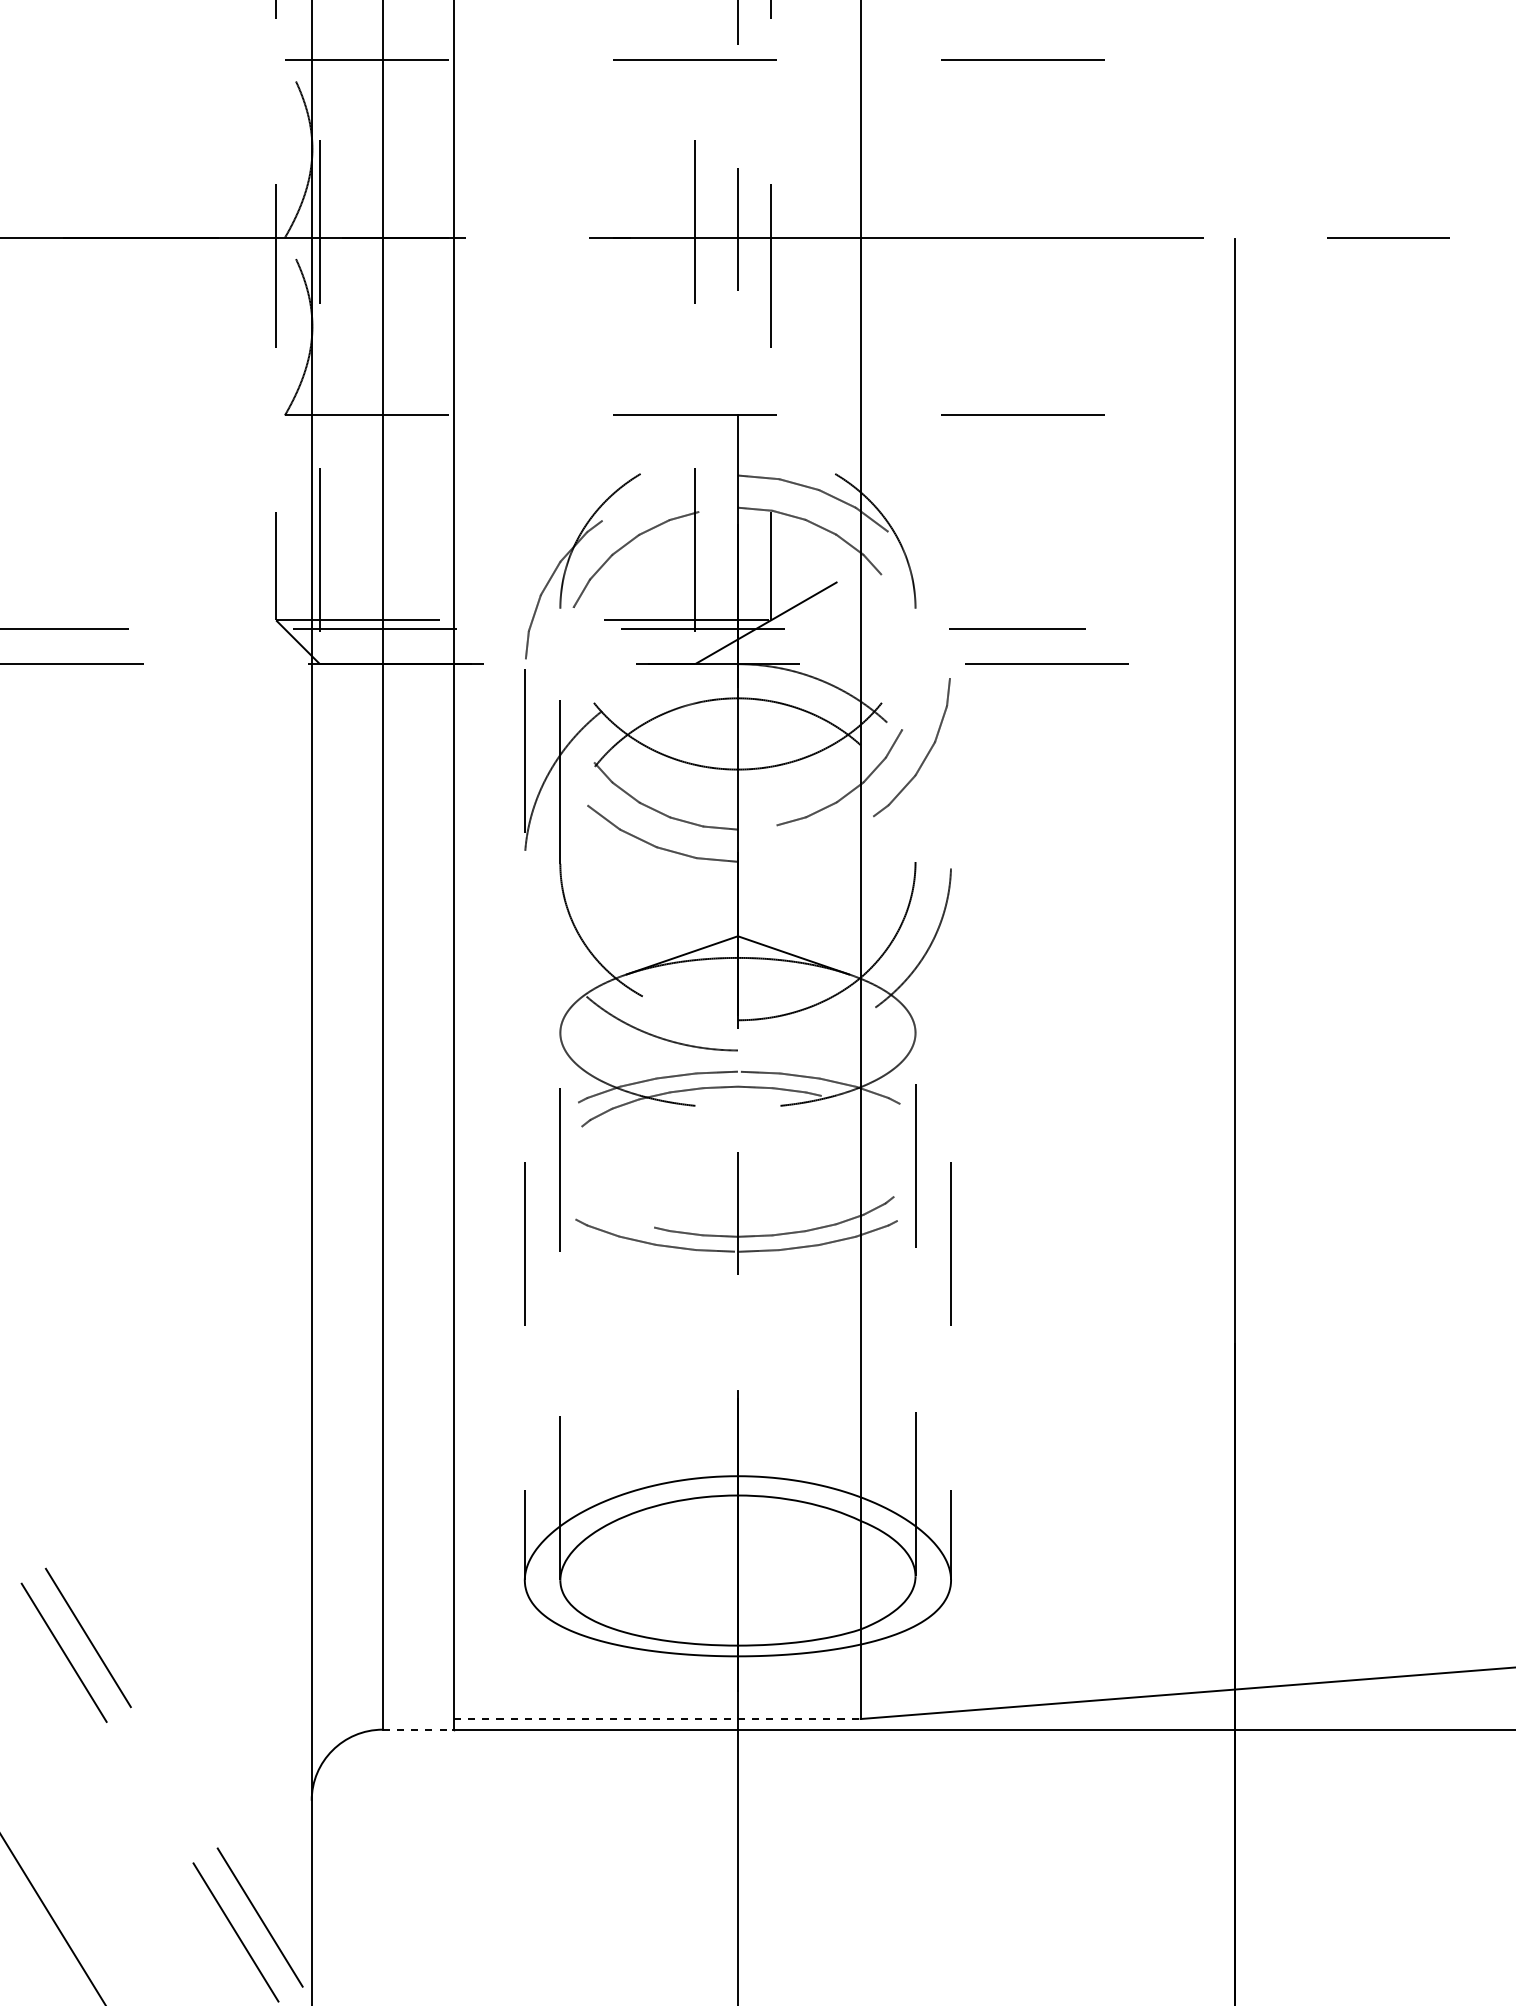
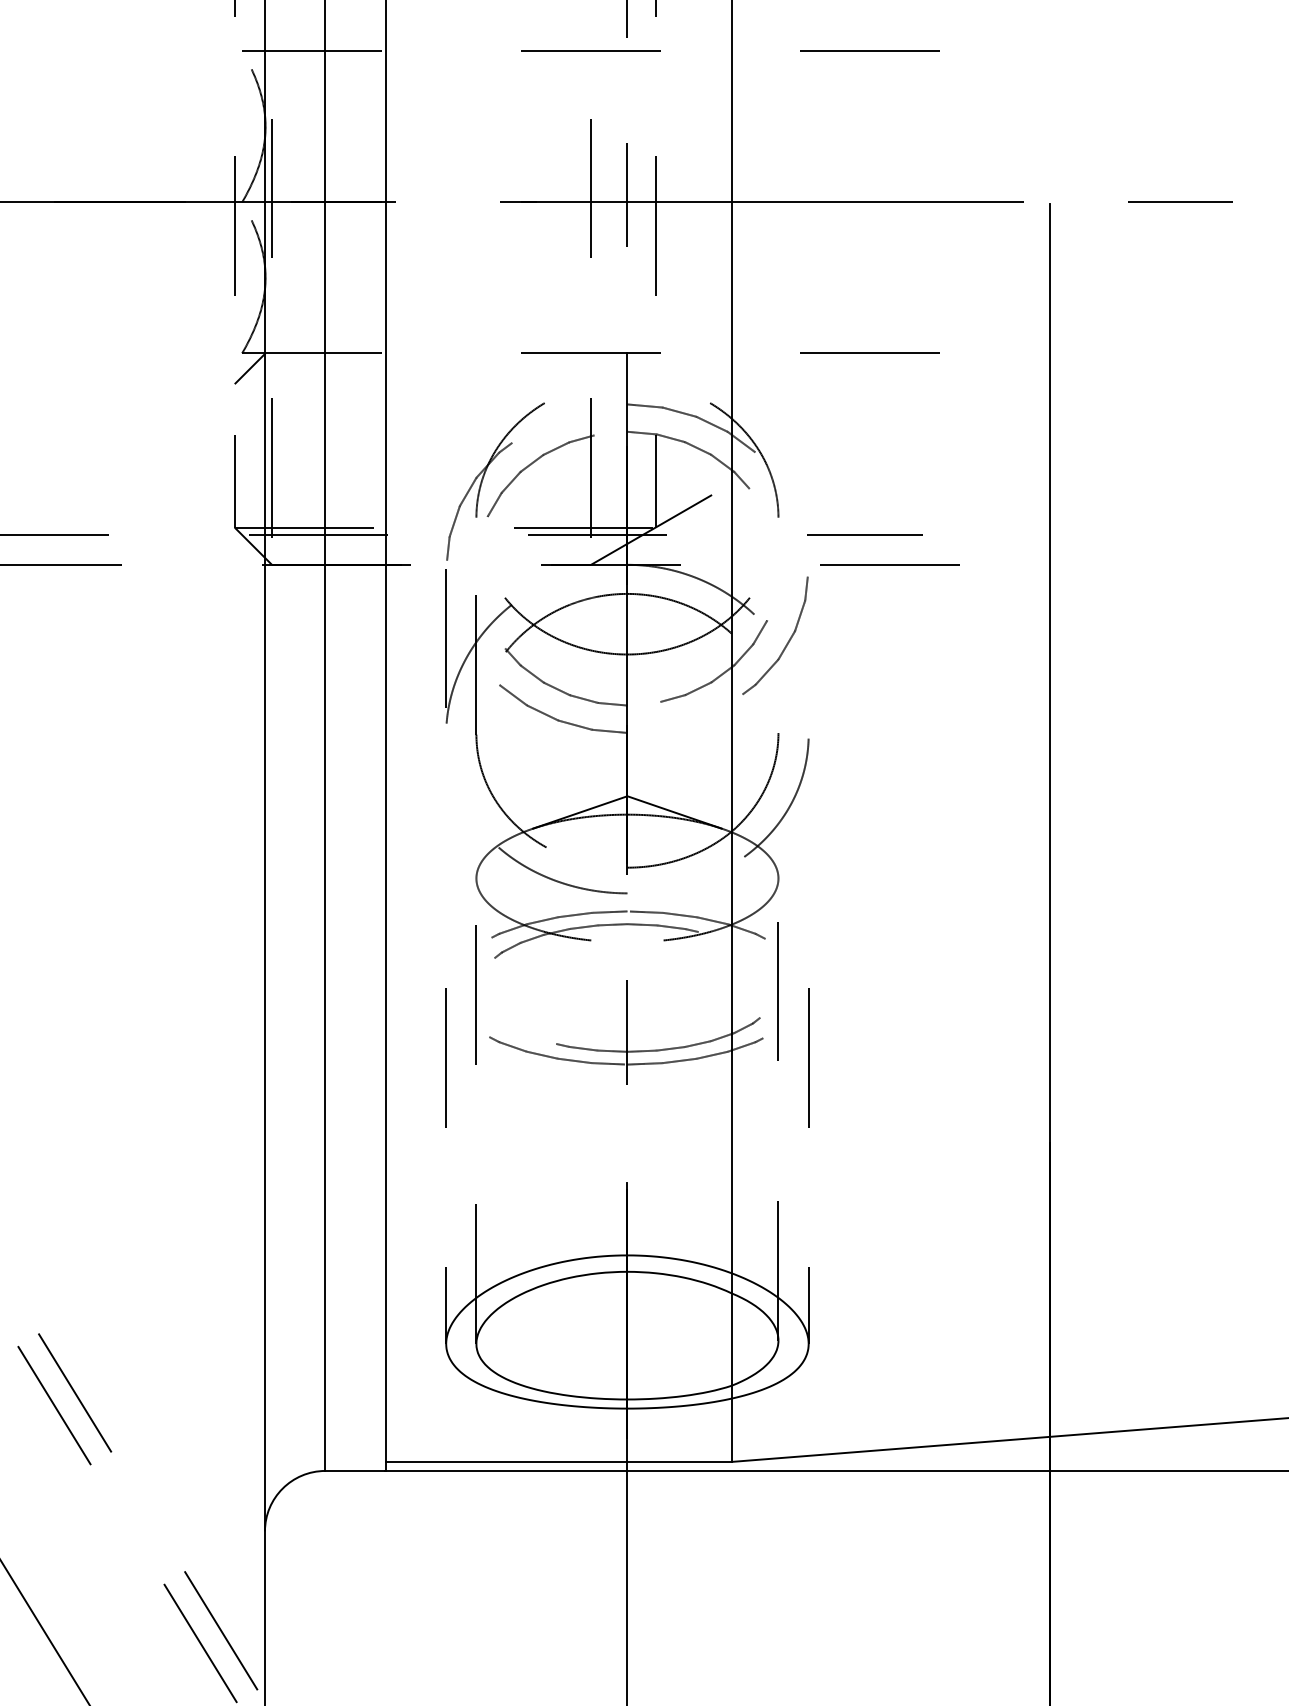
line: (294, 433) -> (250, 368), added
line: (657, 1719) -> (559, 1462), dashed -> solid
line: (418, 1729) -> (355, 1470), dashed -> solid

